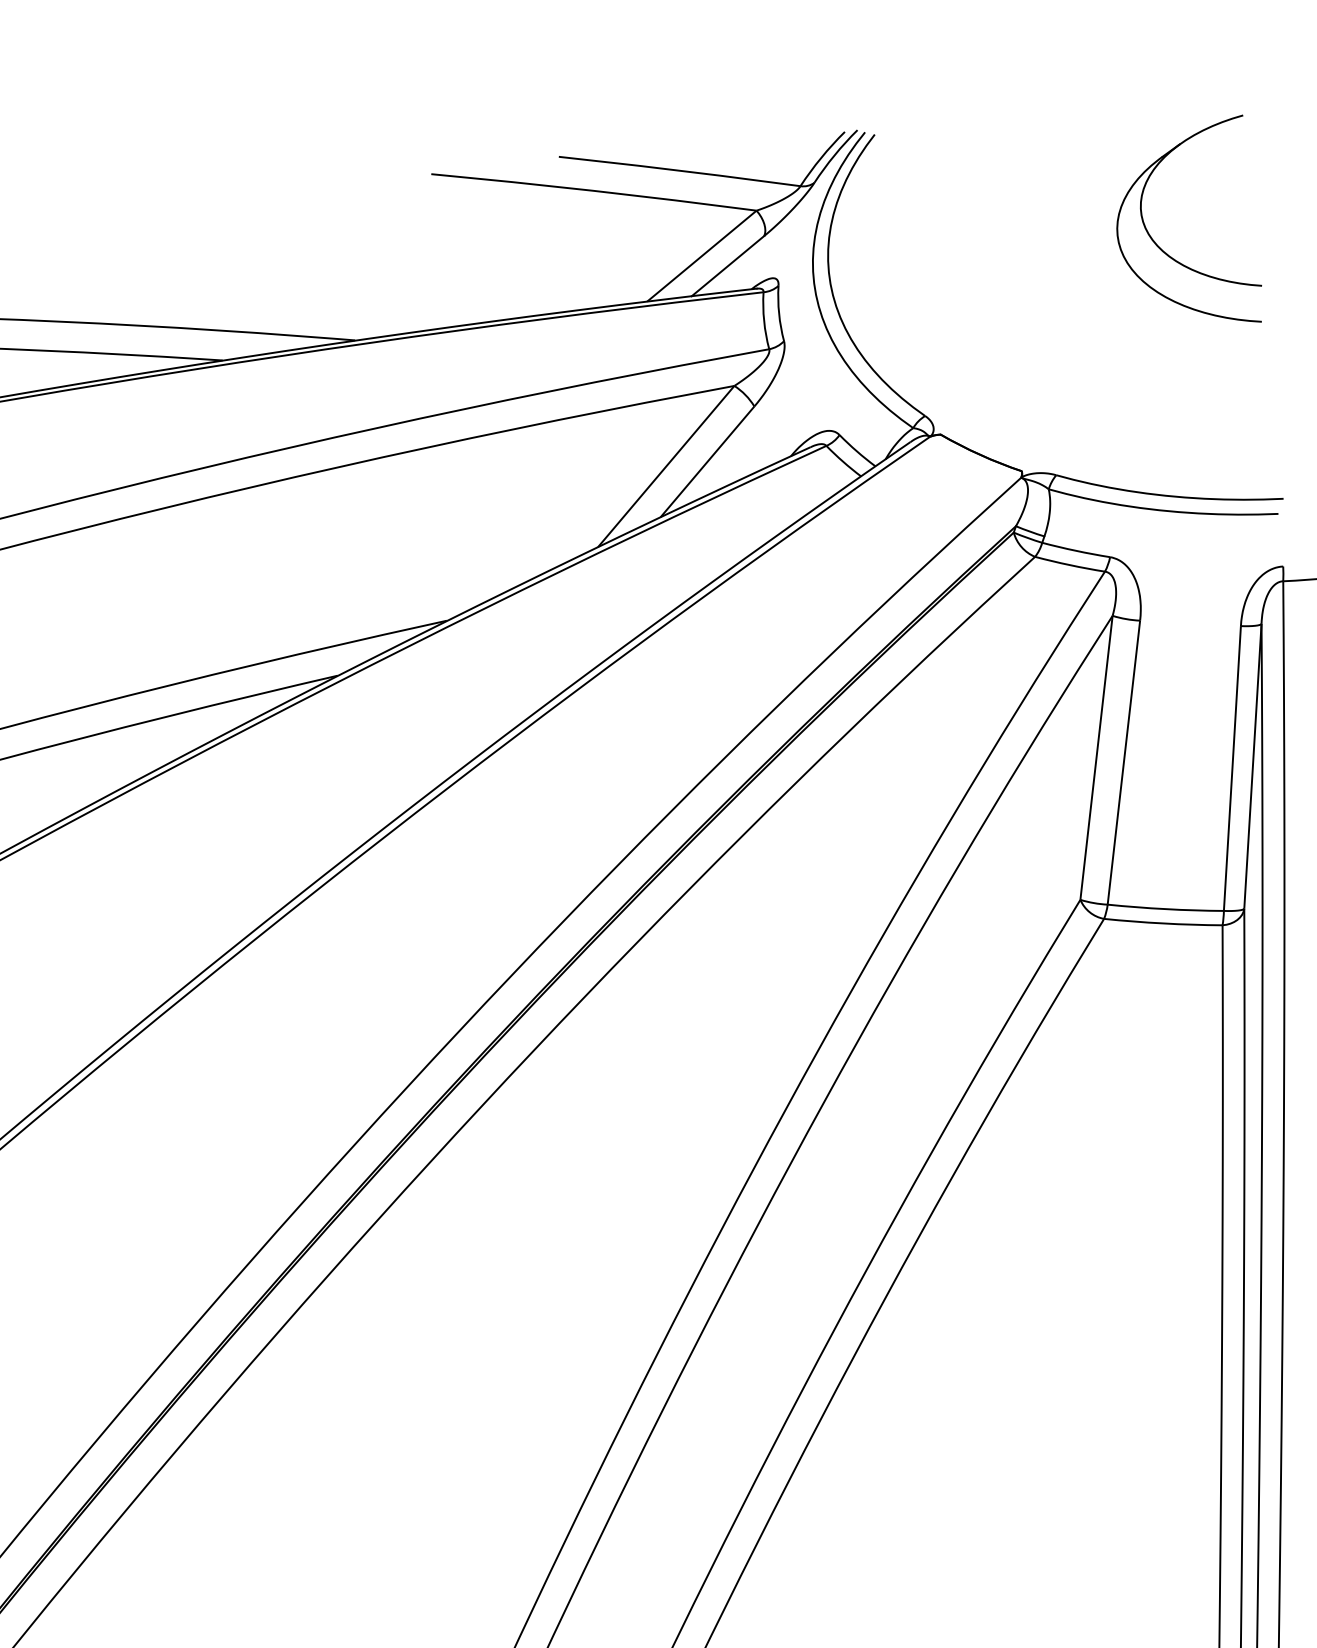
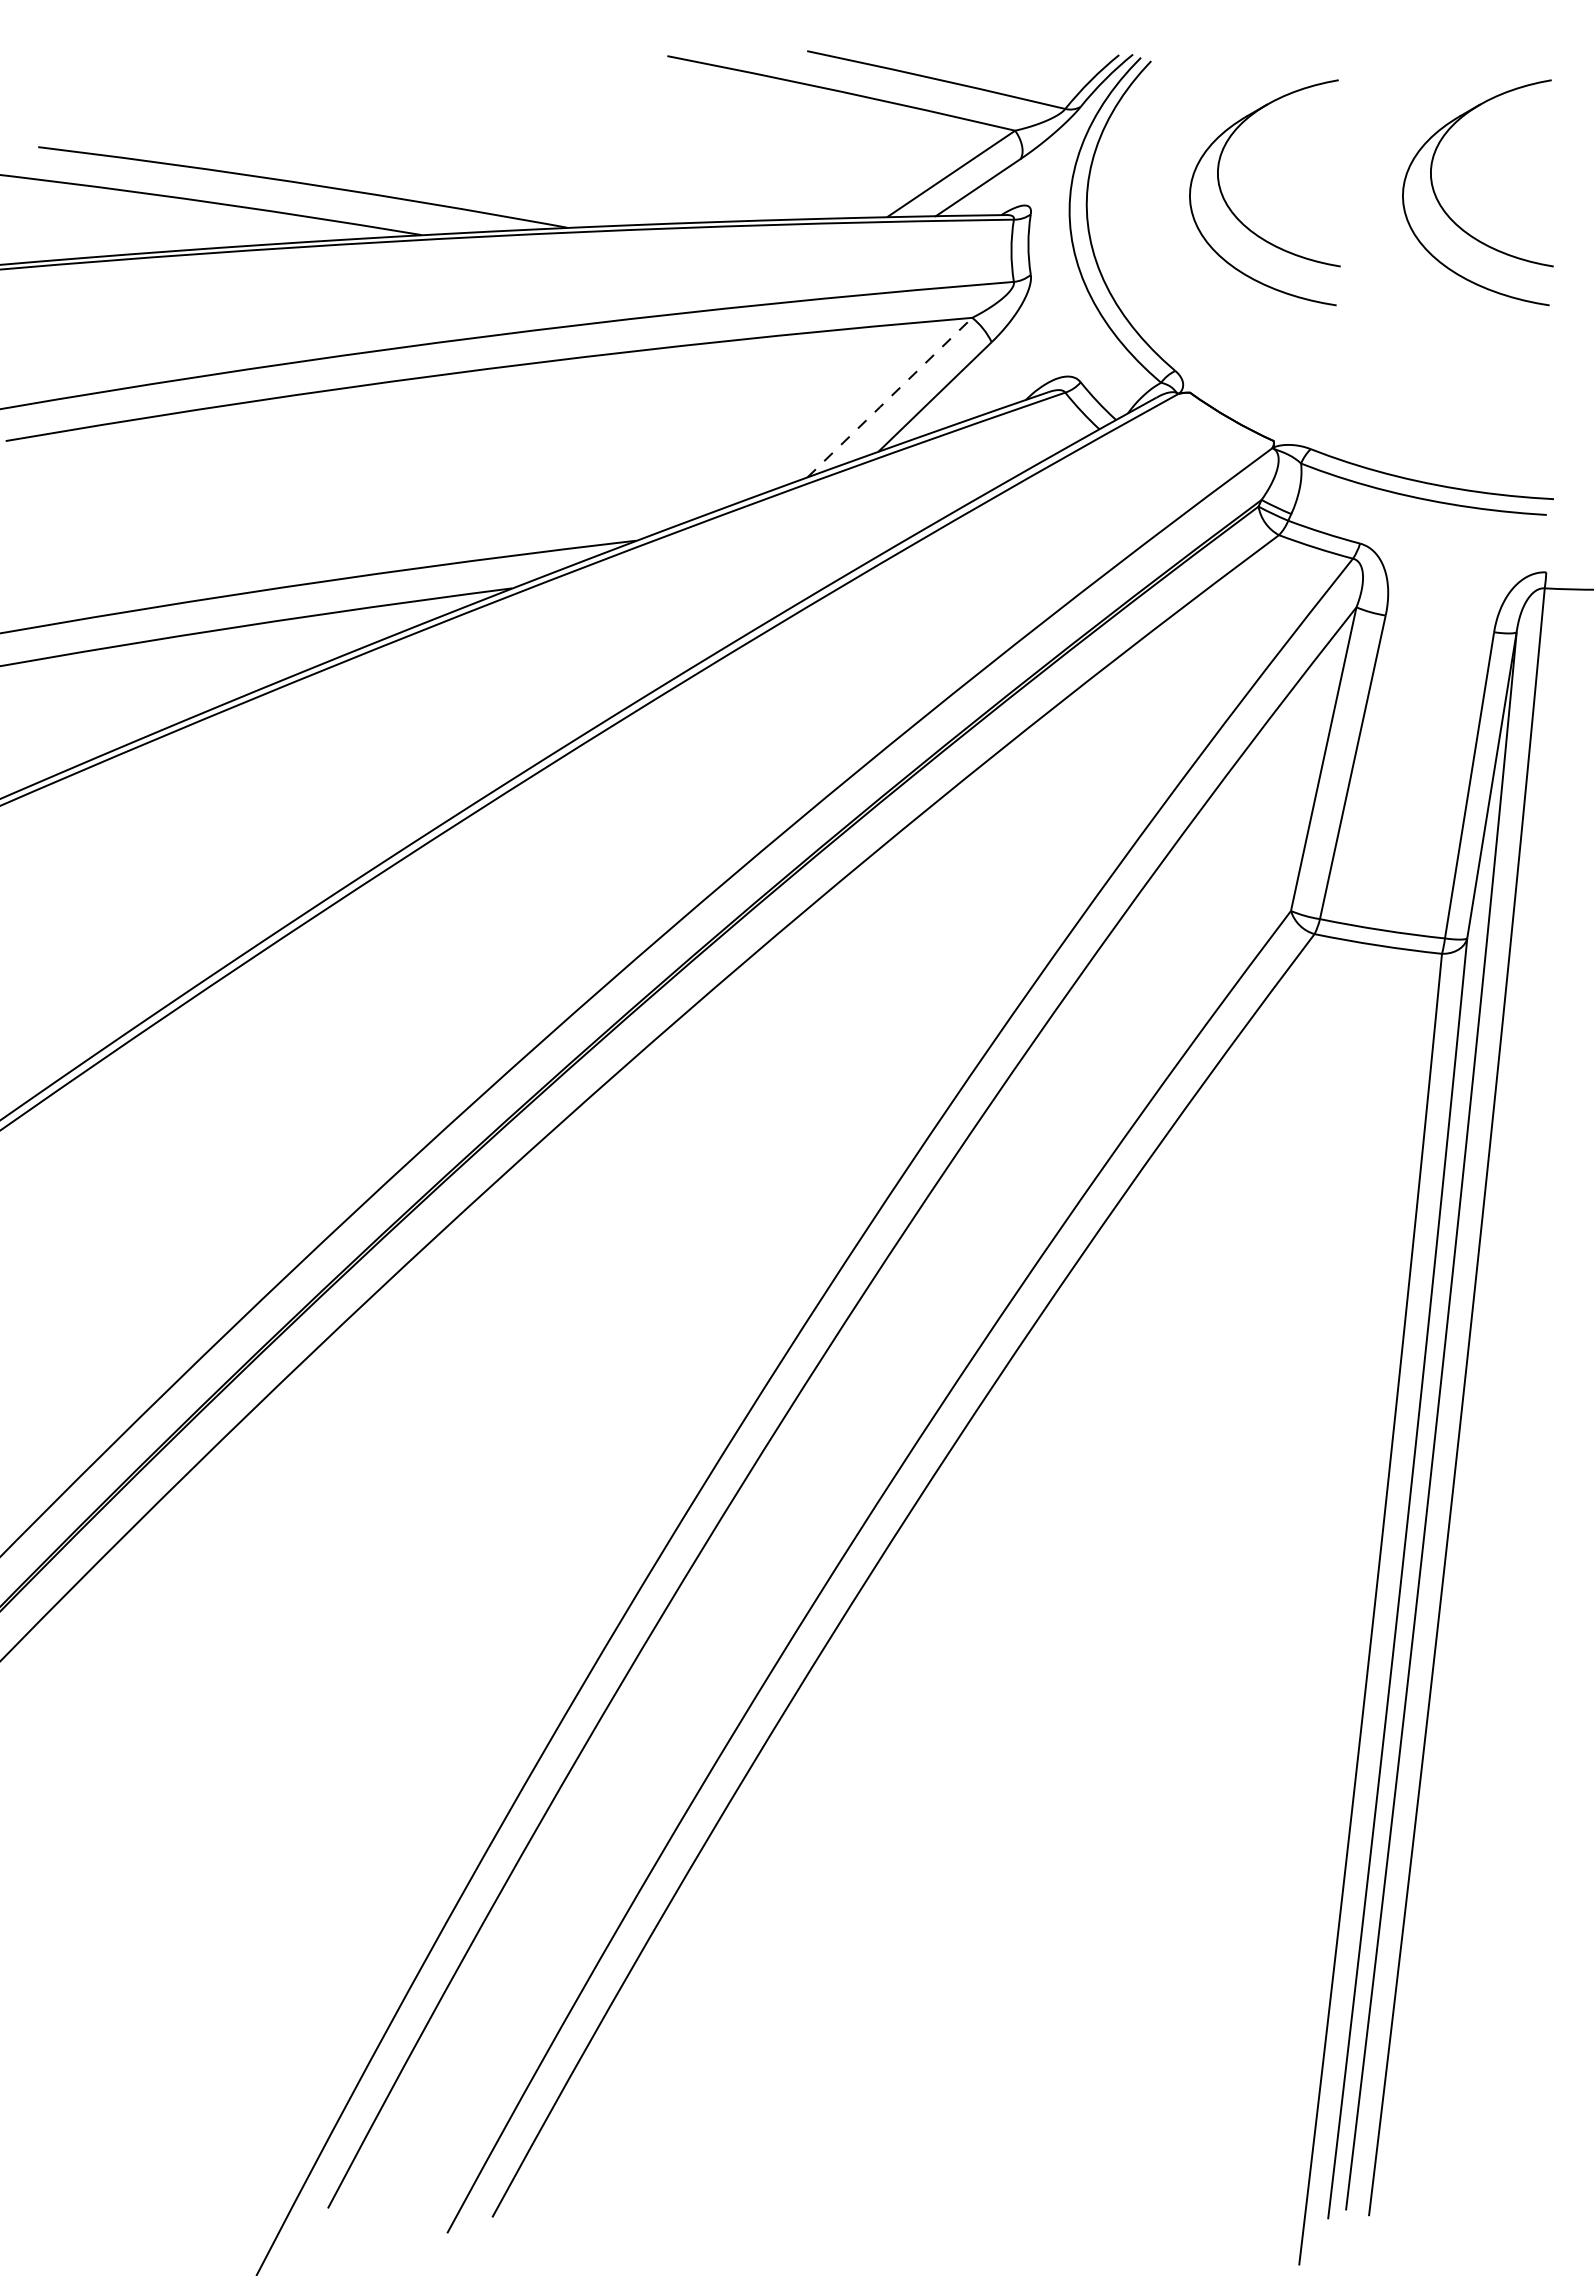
part: (966, 268) -> (1236, 215), added
line: (666, 466) -> (890, 397), solid -> dashed

